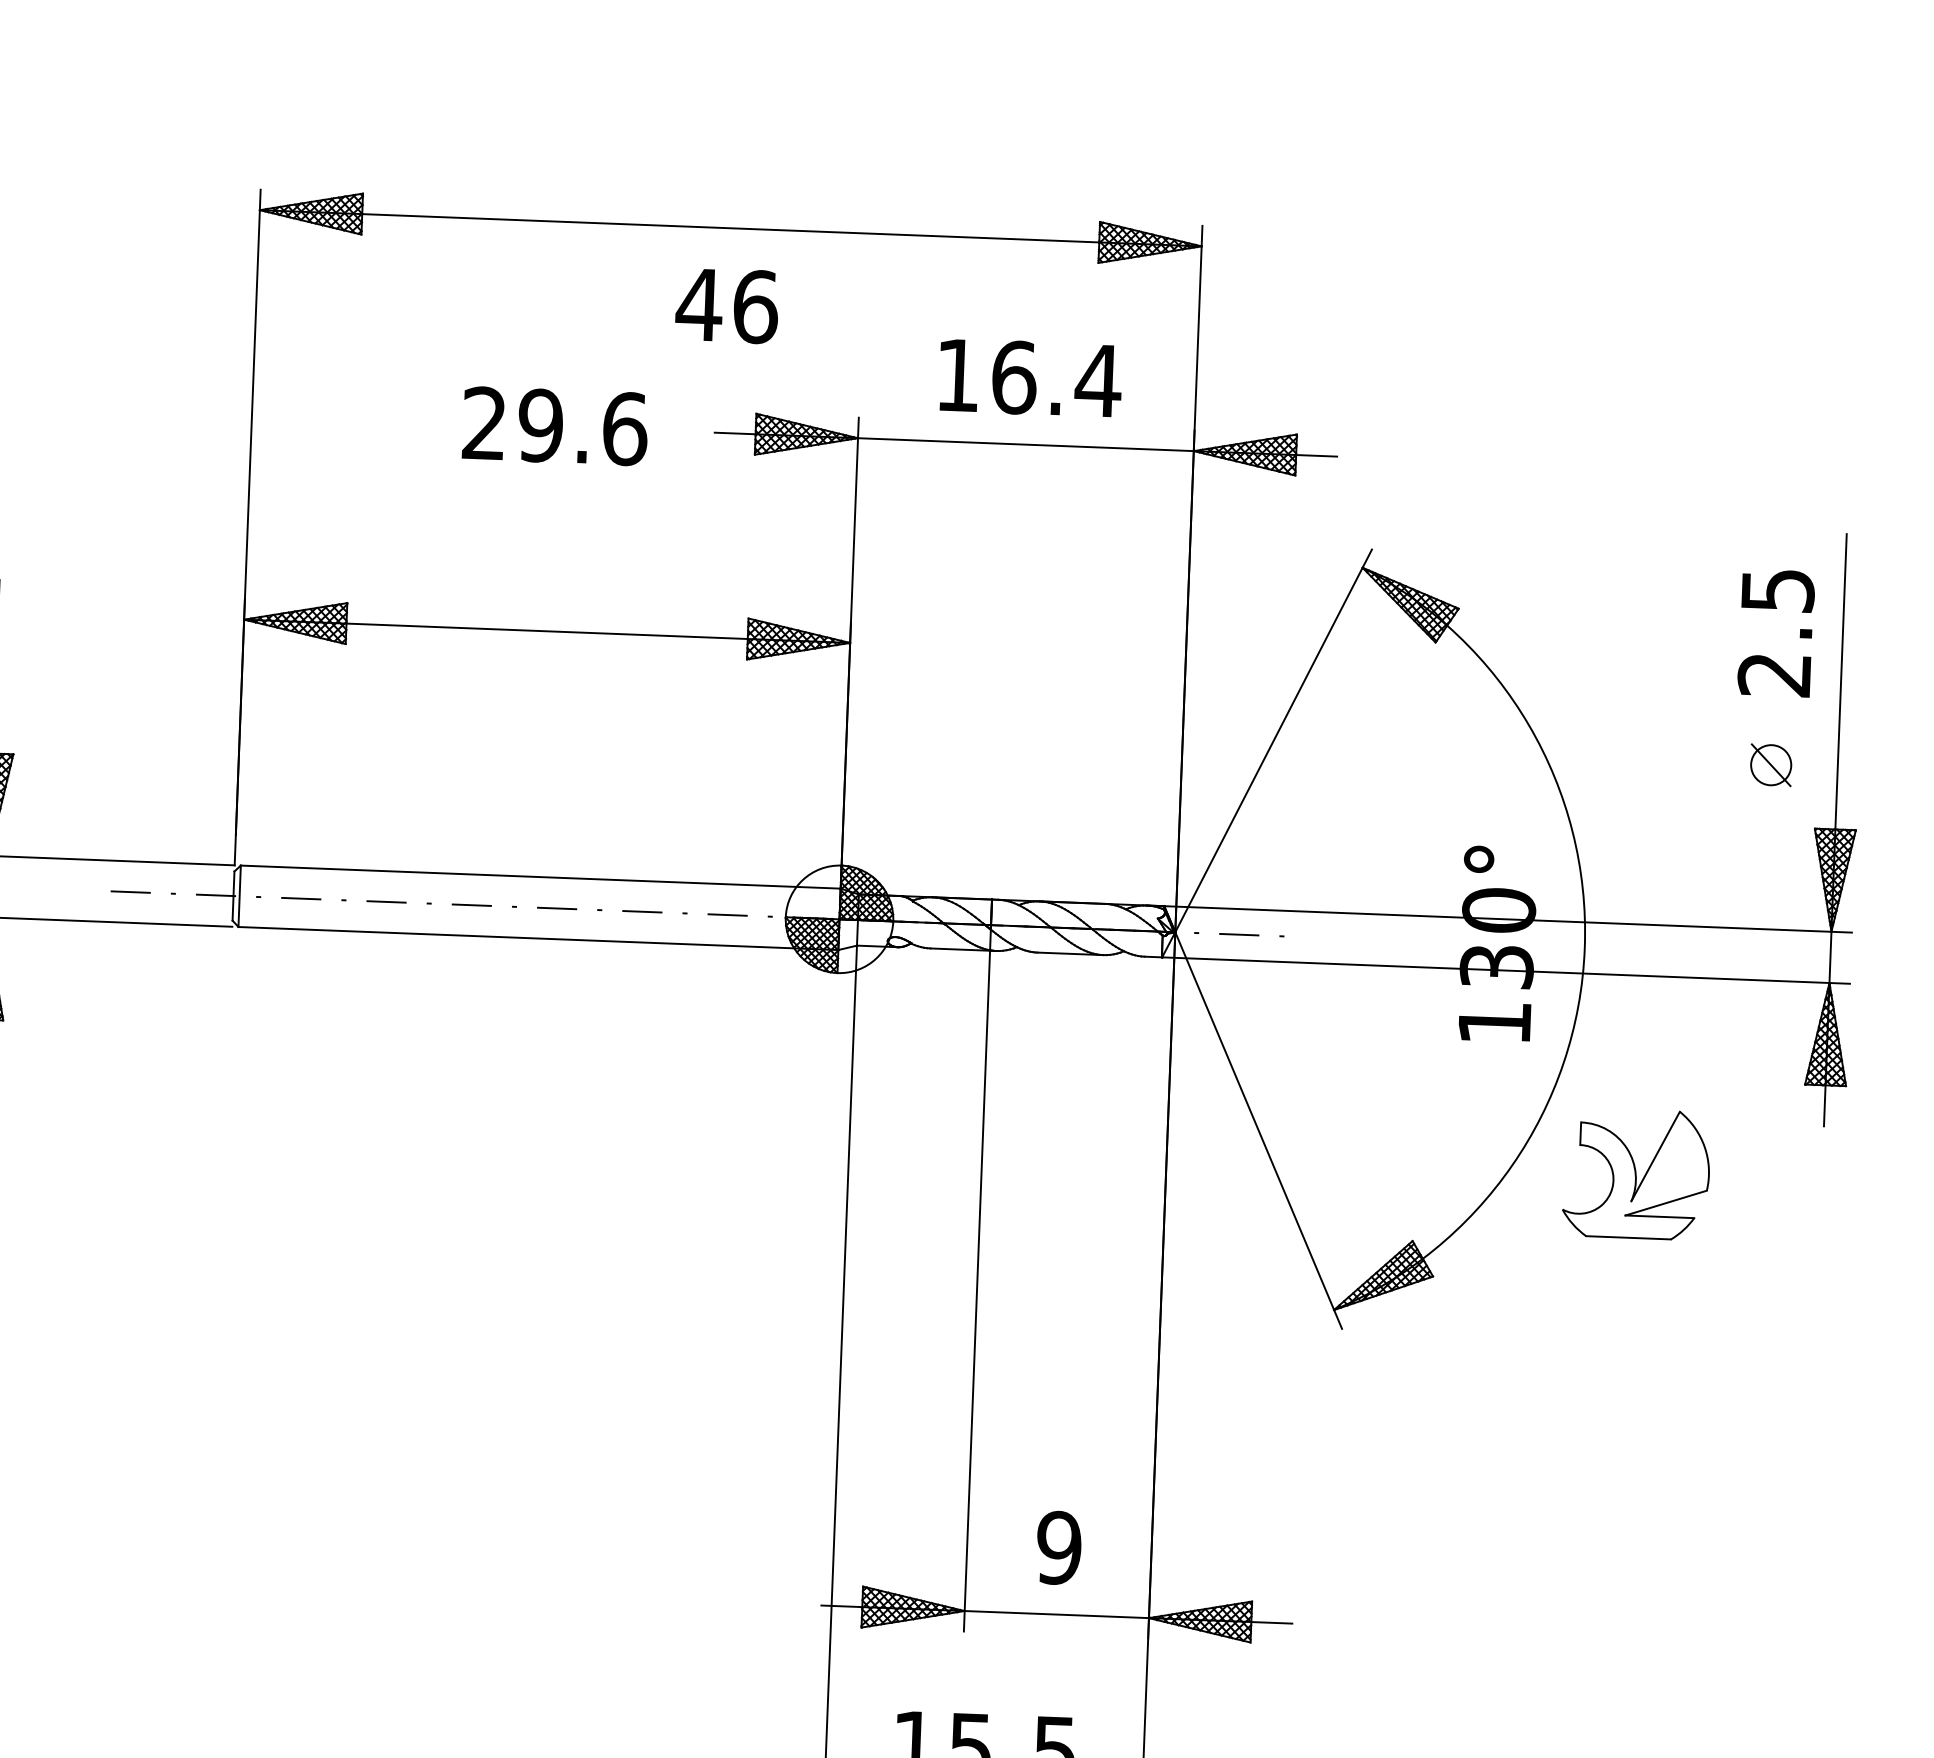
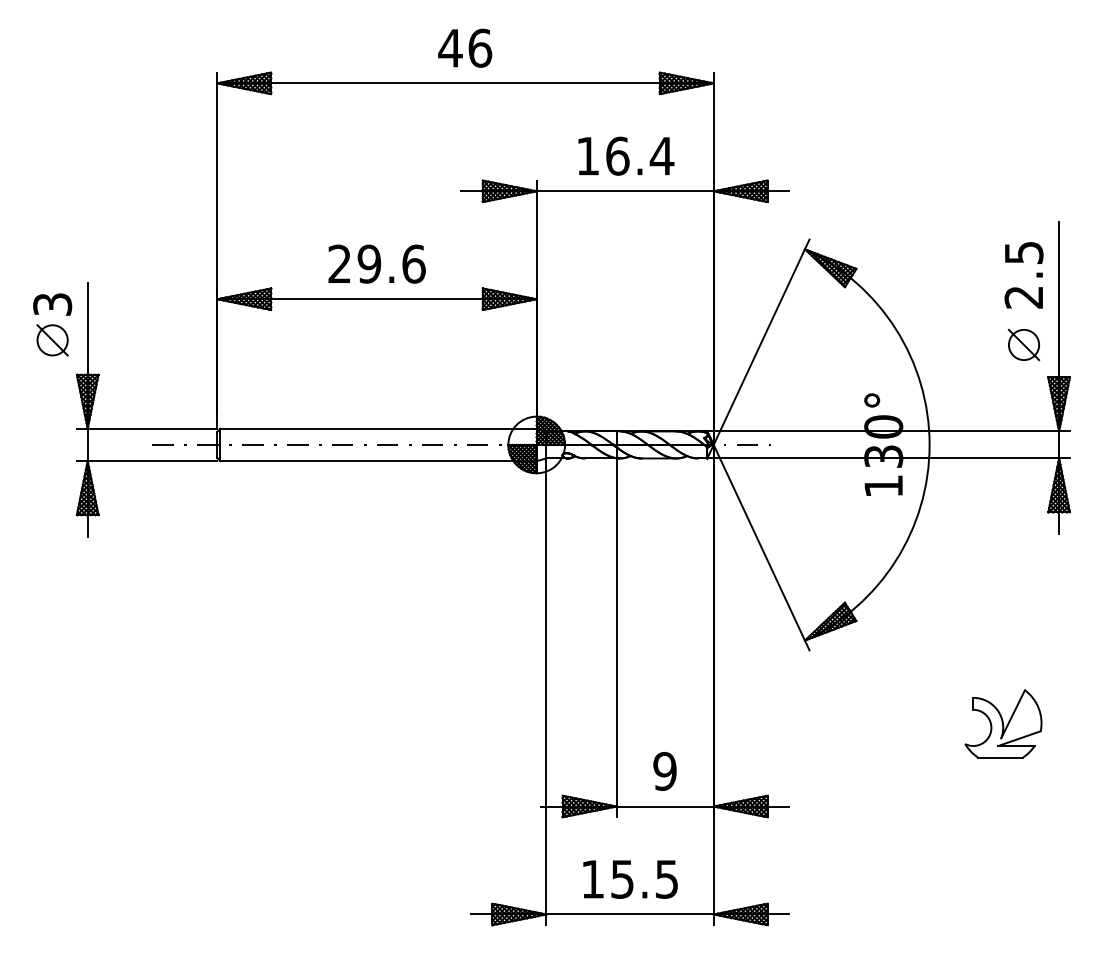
text: (727, 304) -> (465, 47), moved
text: (554, 424) -> (376, 263), moved
part: (1770, 764) -> (1023, 344), size x1.43
part: (1636, 1173) -> (1003, 723), moved

